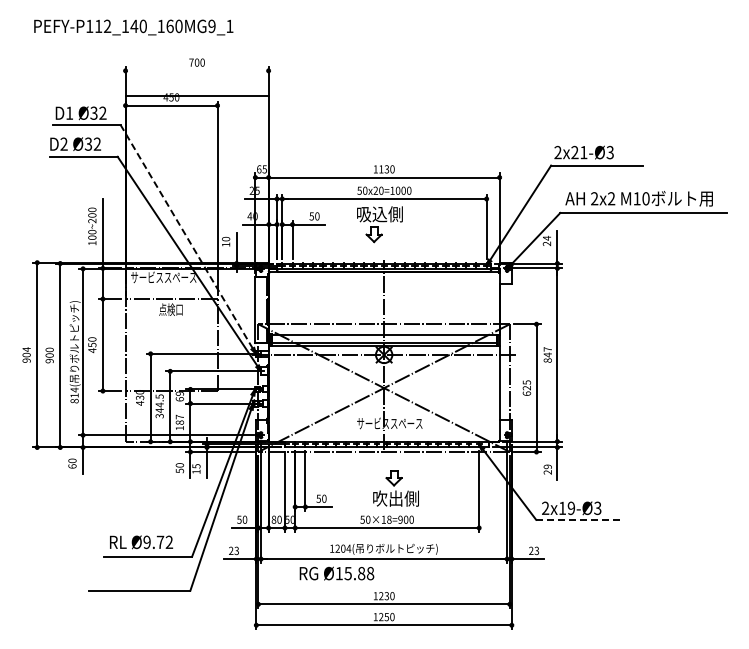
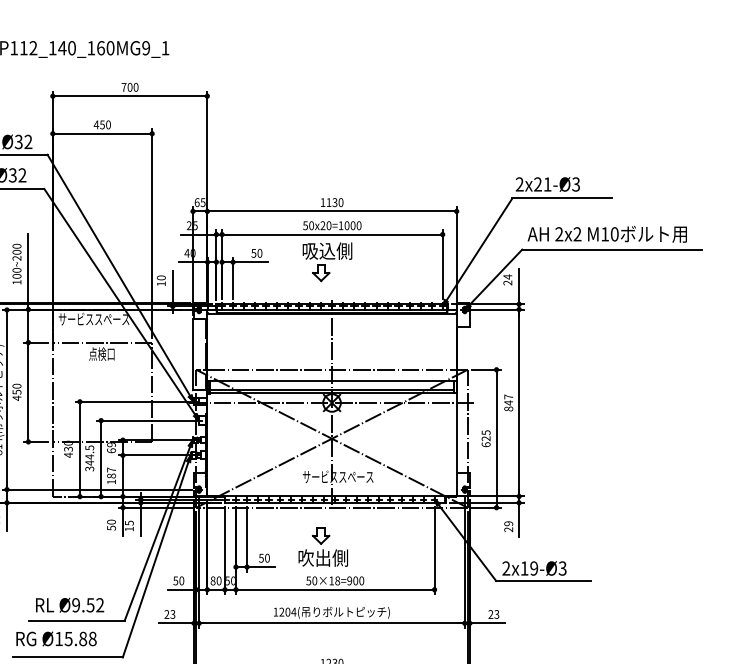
line: (196, 95) -> (129, 95), moved
line: (186, 236) -> (118, 275), dashed -> solid
part: (395, 488) -> (322, 547), moved
line: (580, 519) -> (544, 580), dashed -> solid
text: (160, 542) -> (90, 605), Ø9.72 -> Ø9.52
text: (336, 573) -> (56, 638), moved

